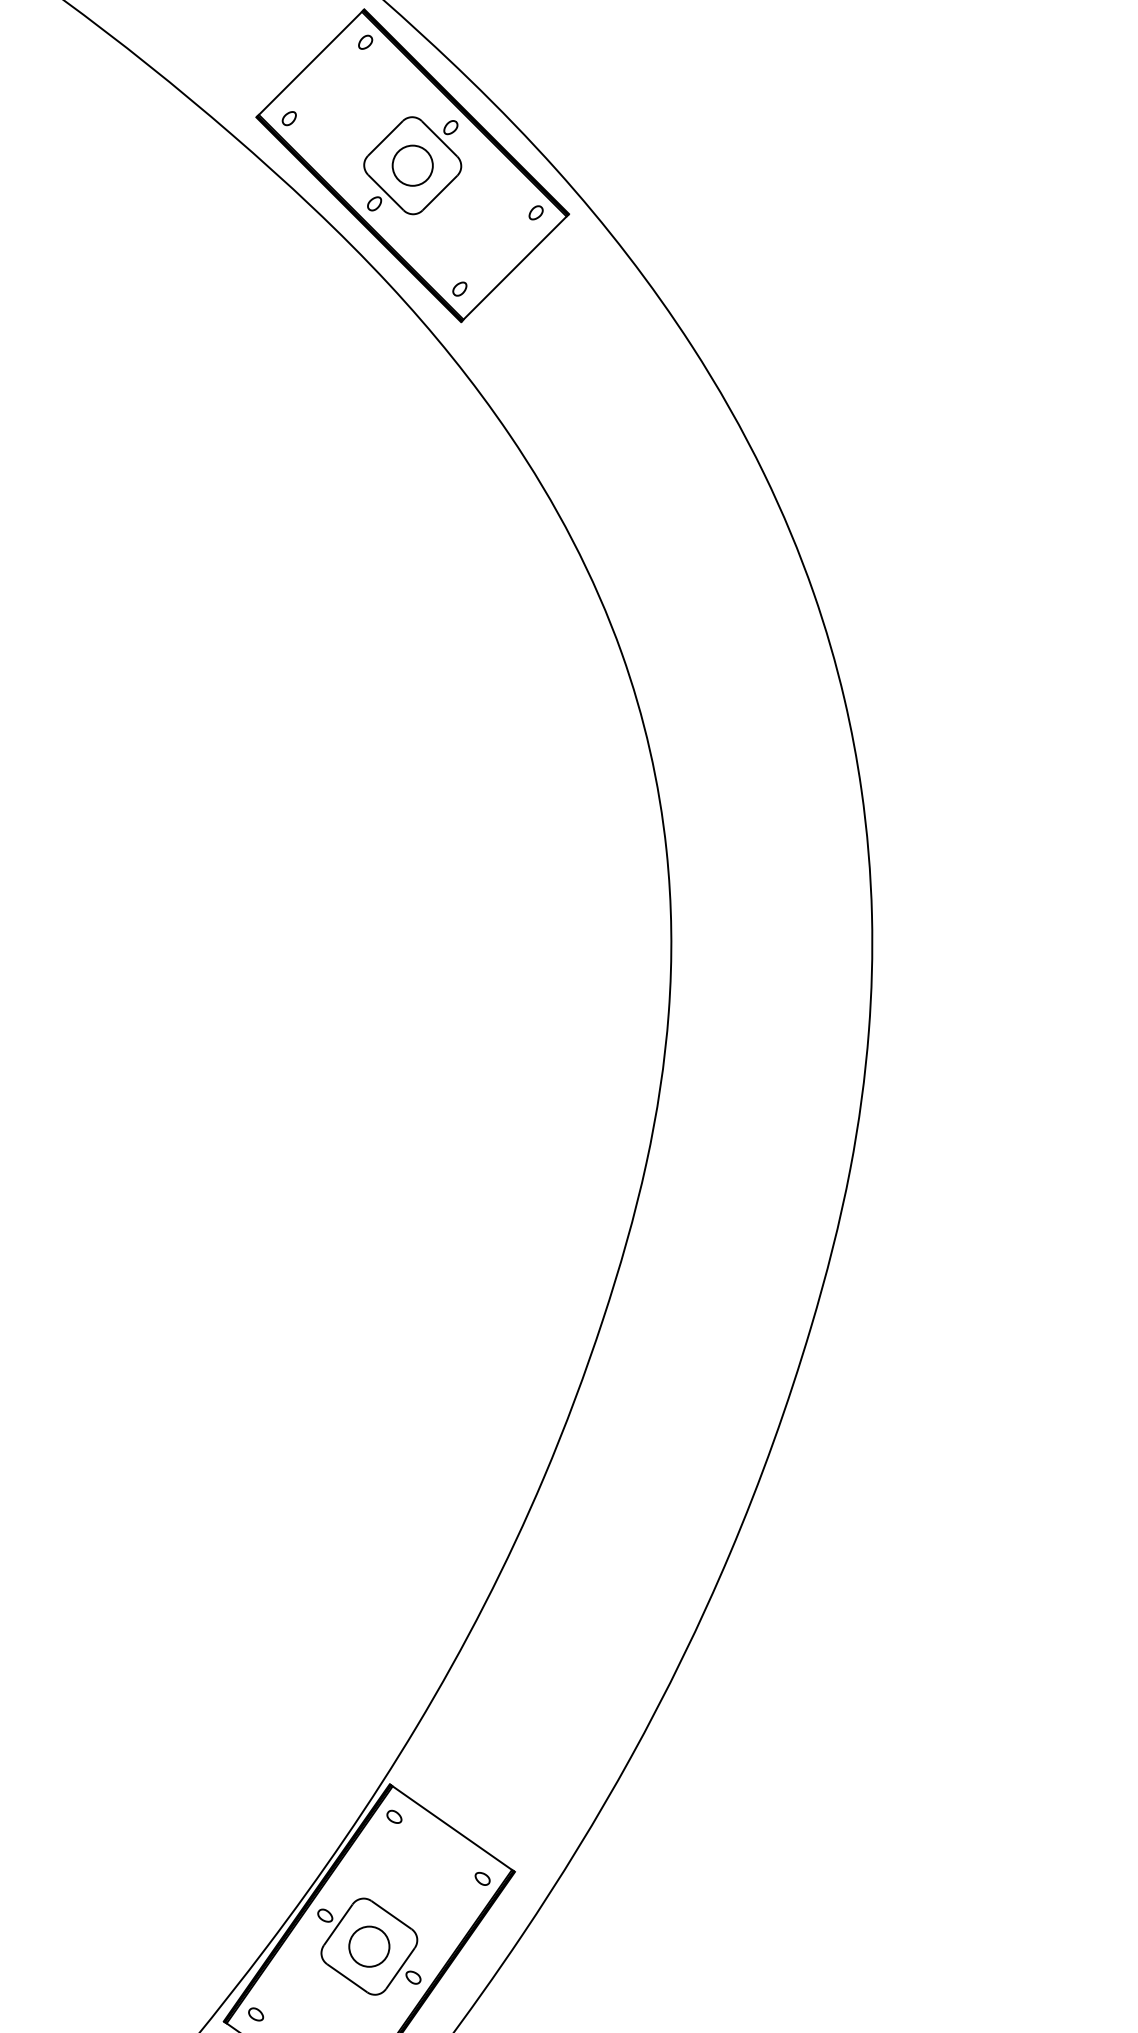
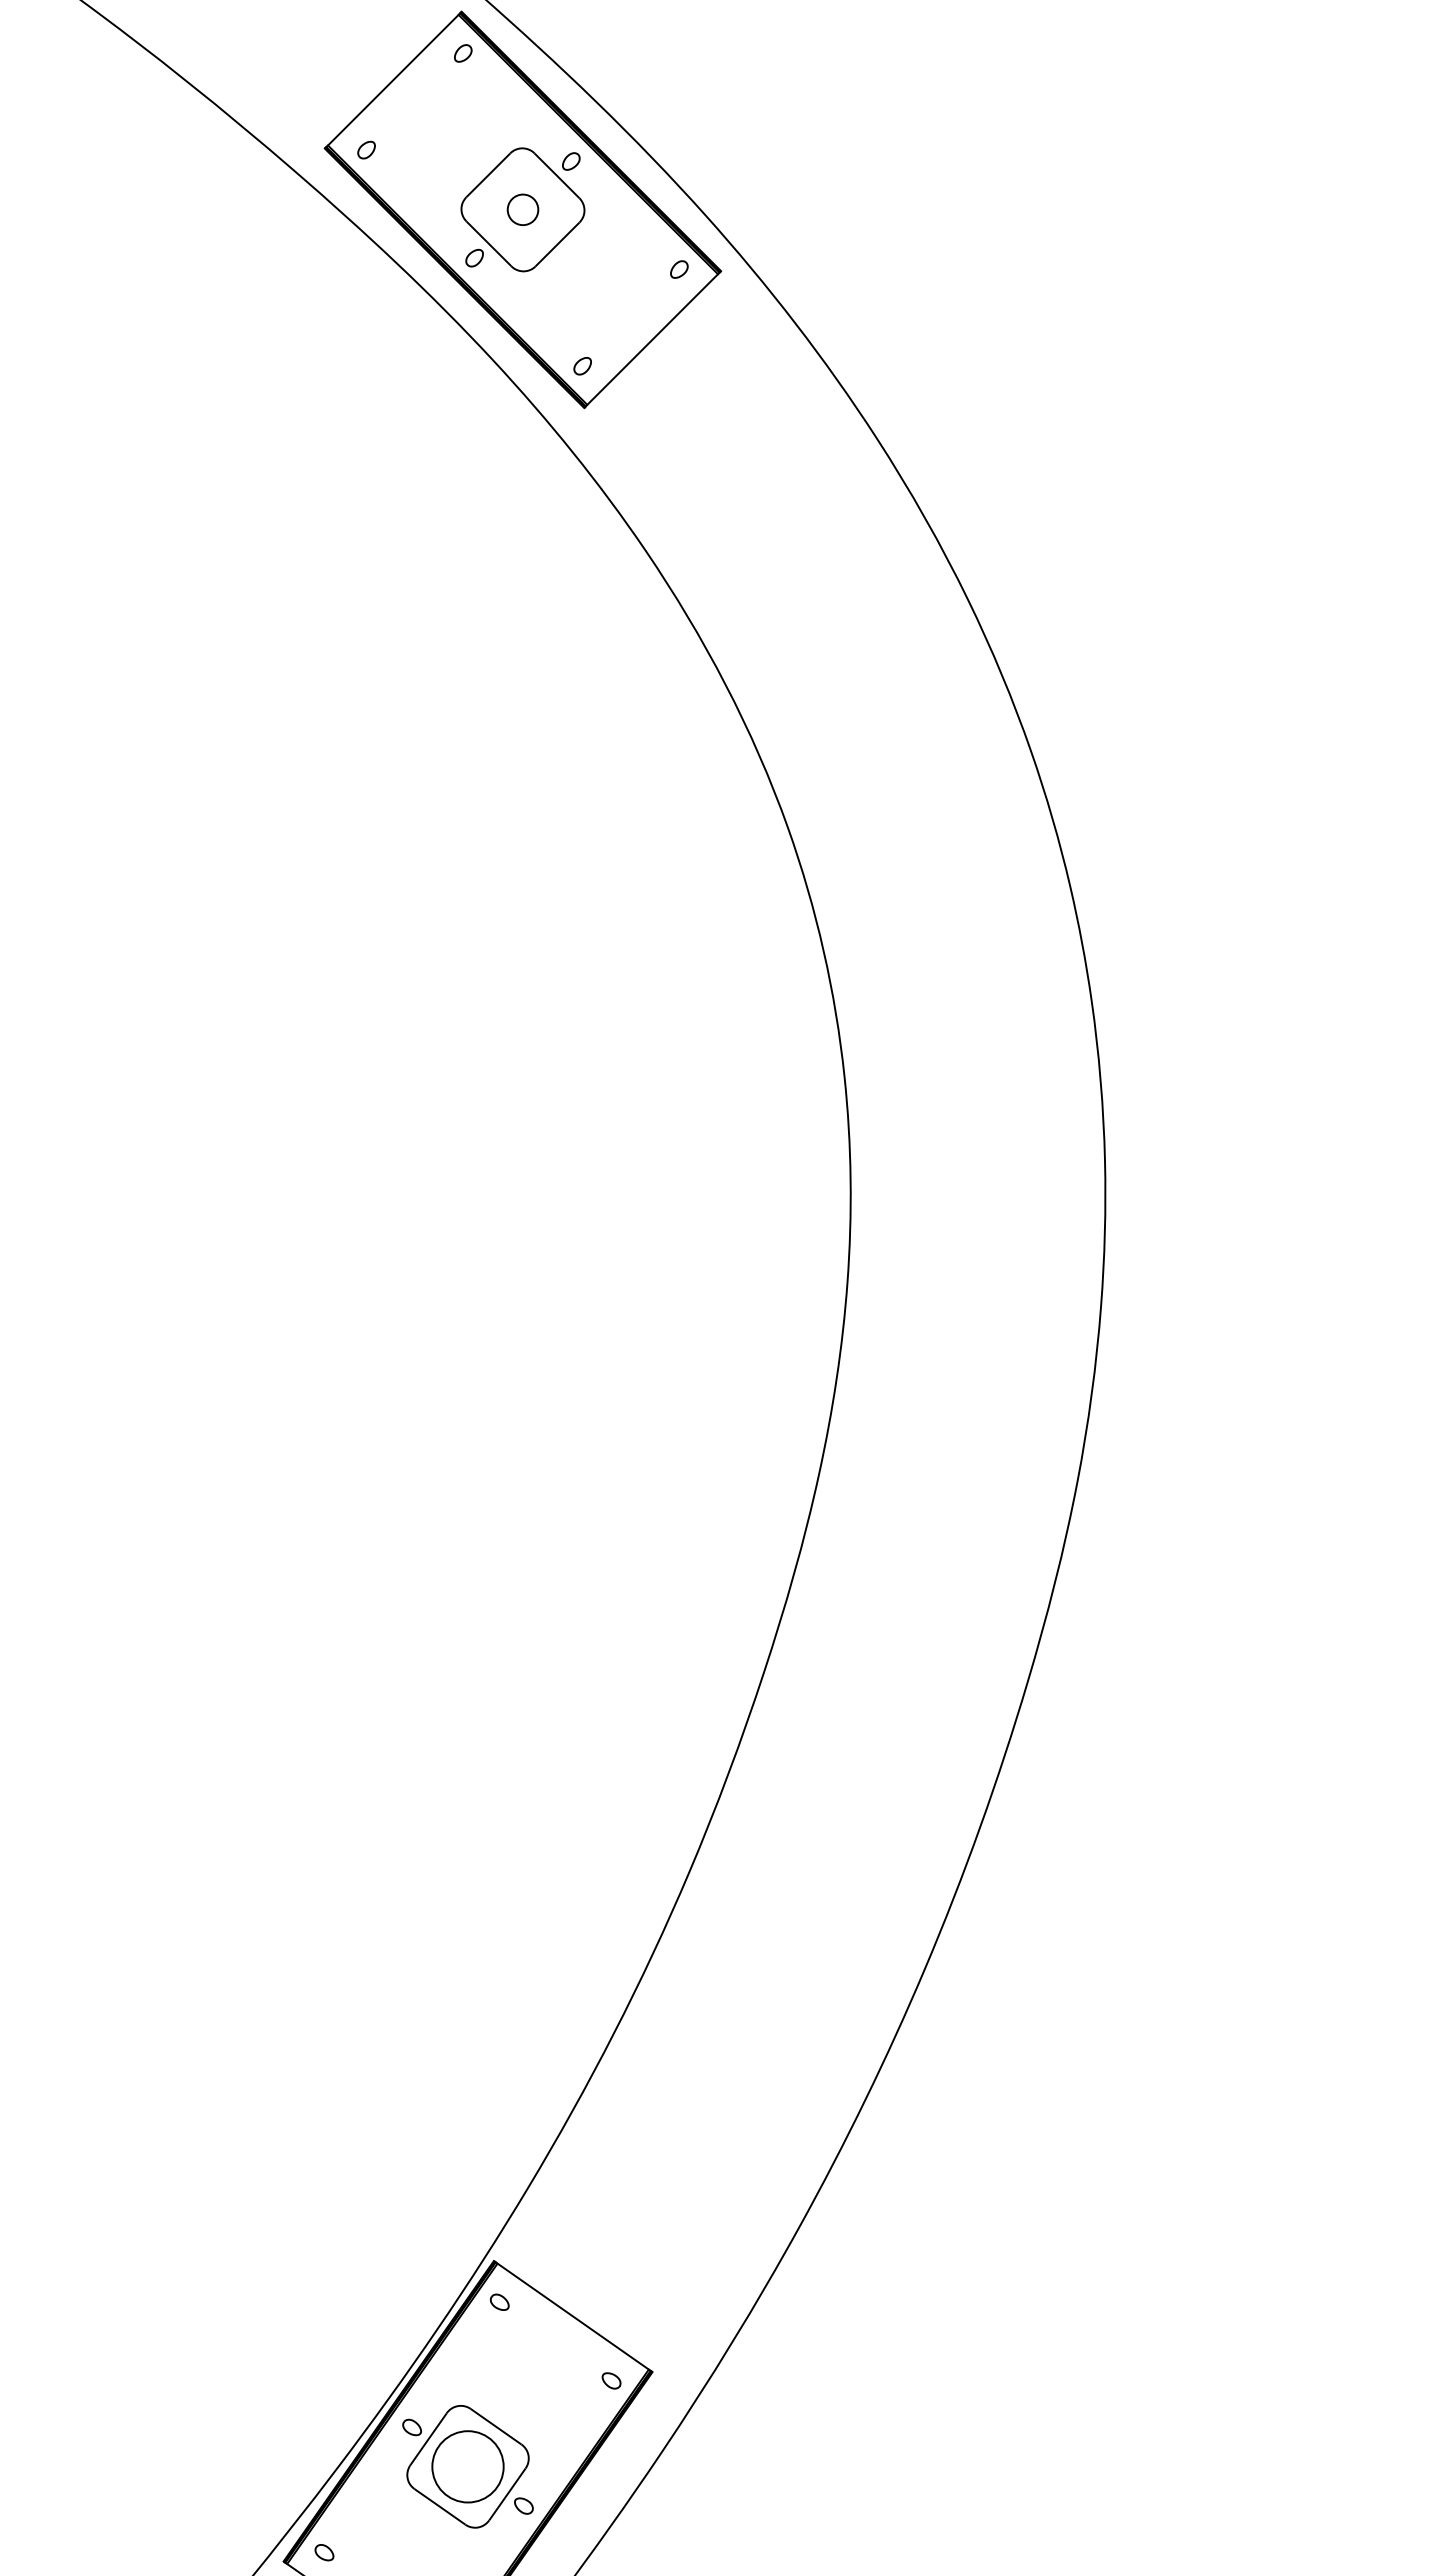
circle: (412, 165) -> (522, 209), size x0.6
circle: (368, 1946) -> (467, 2466), size x1.4

